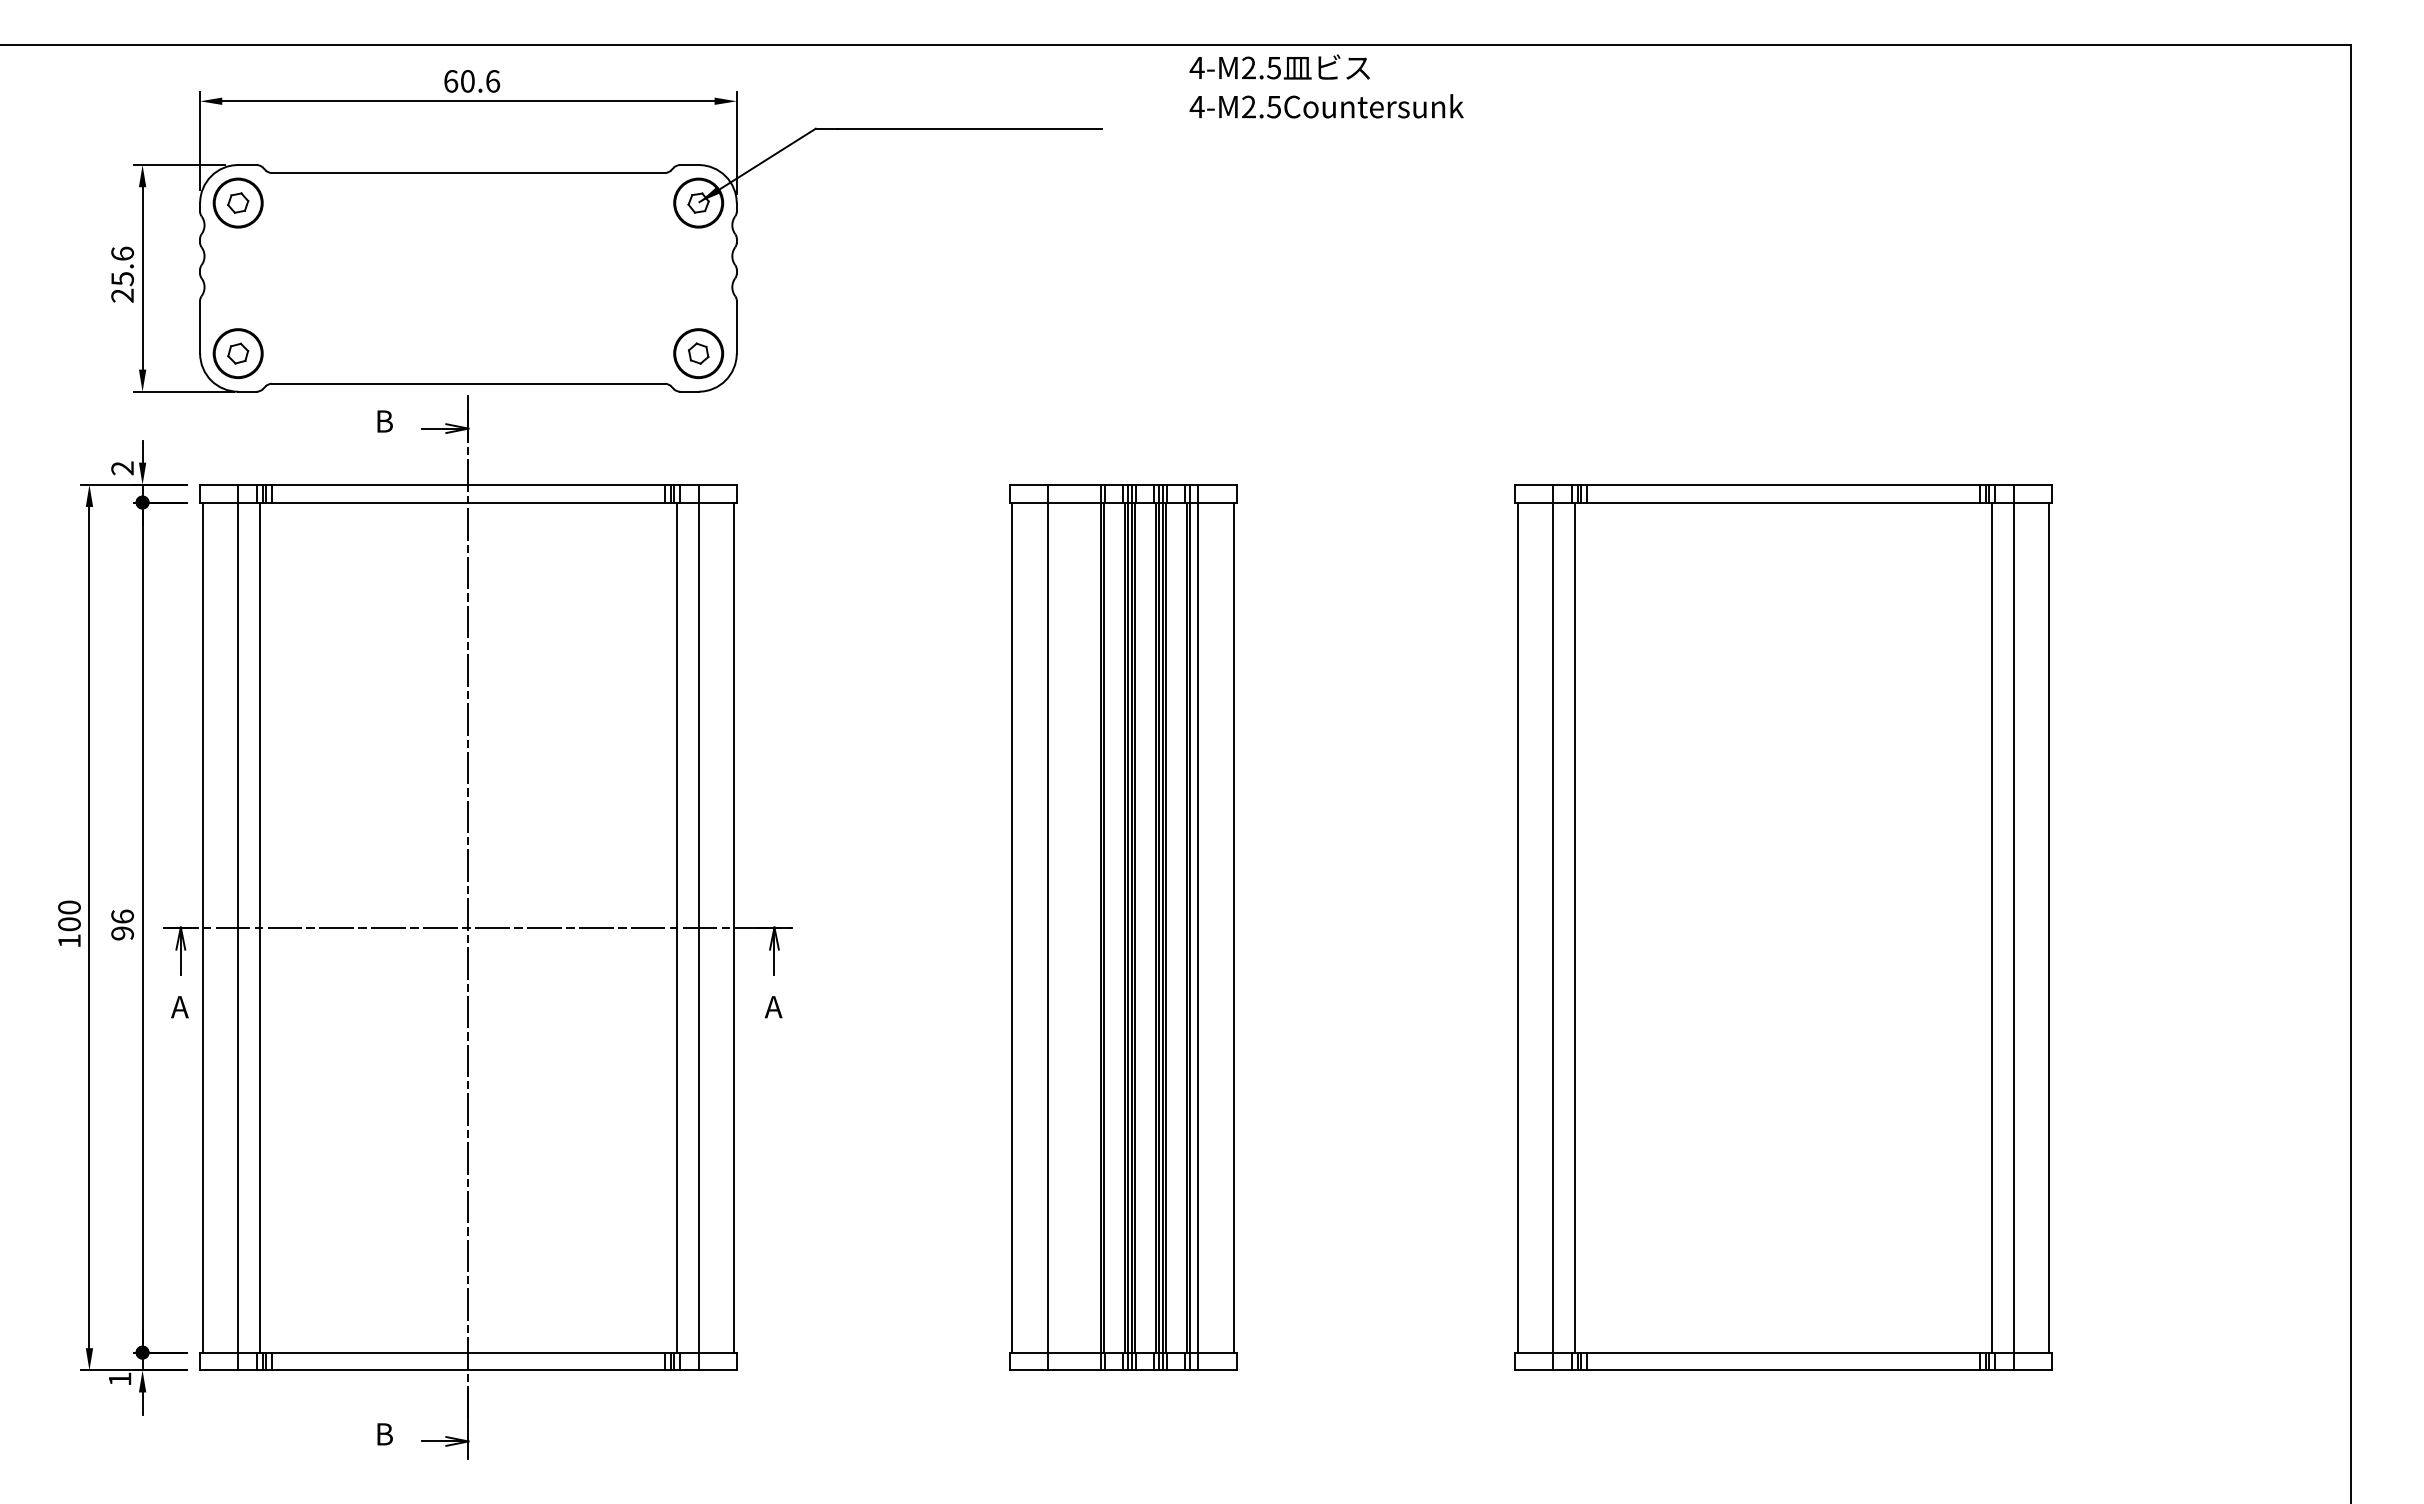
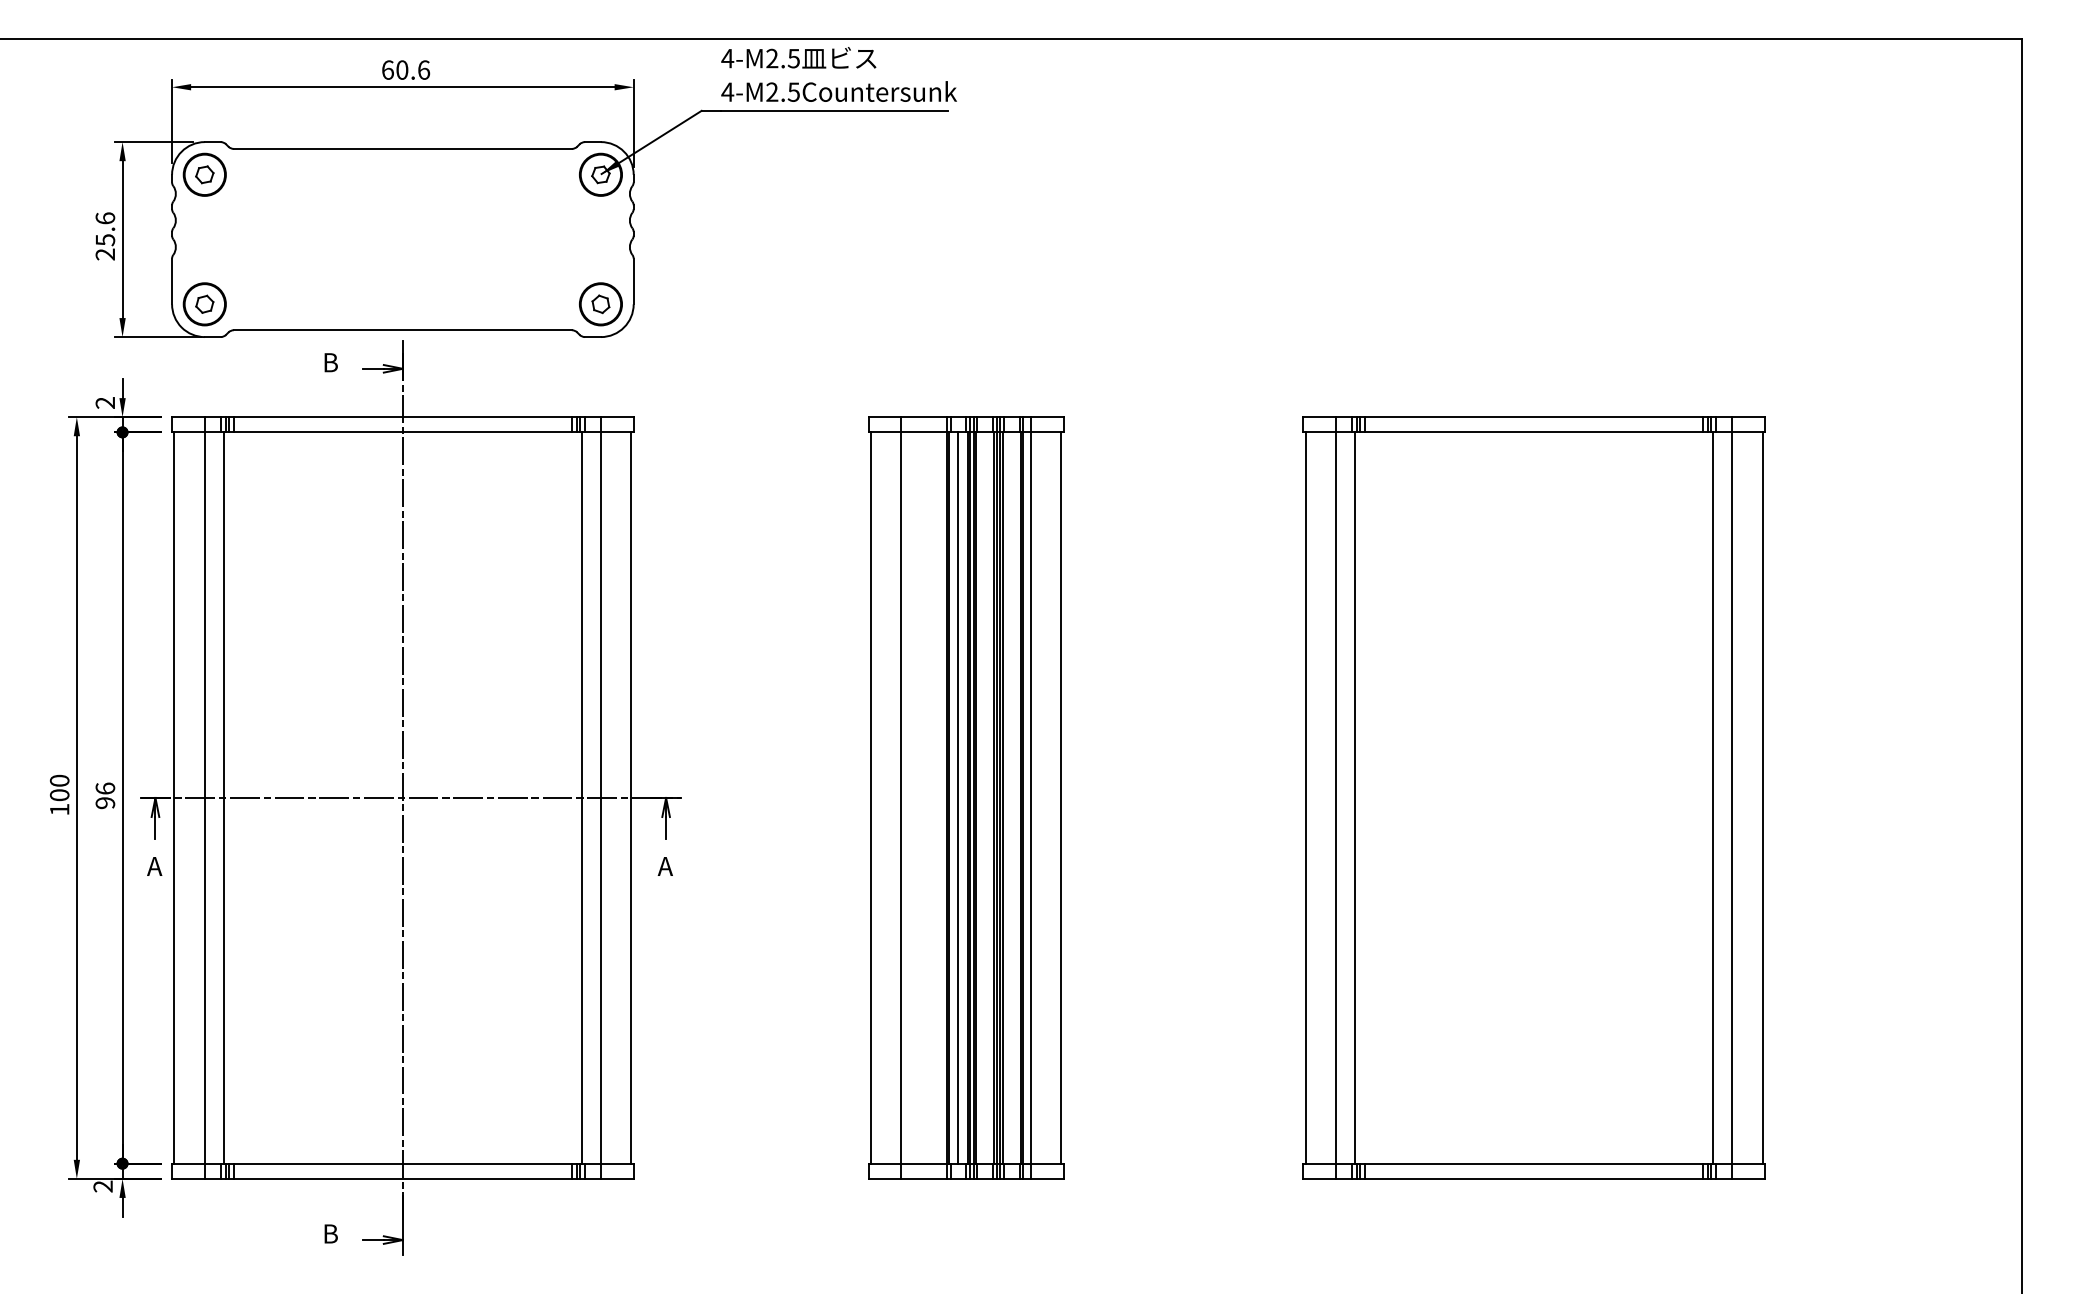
text: (1325, 86) -> (838, 74), moved
line: (1114, 926) -> (958, 797), added
text: (119, 1379) -> (102, 1186), 1 -> 2

